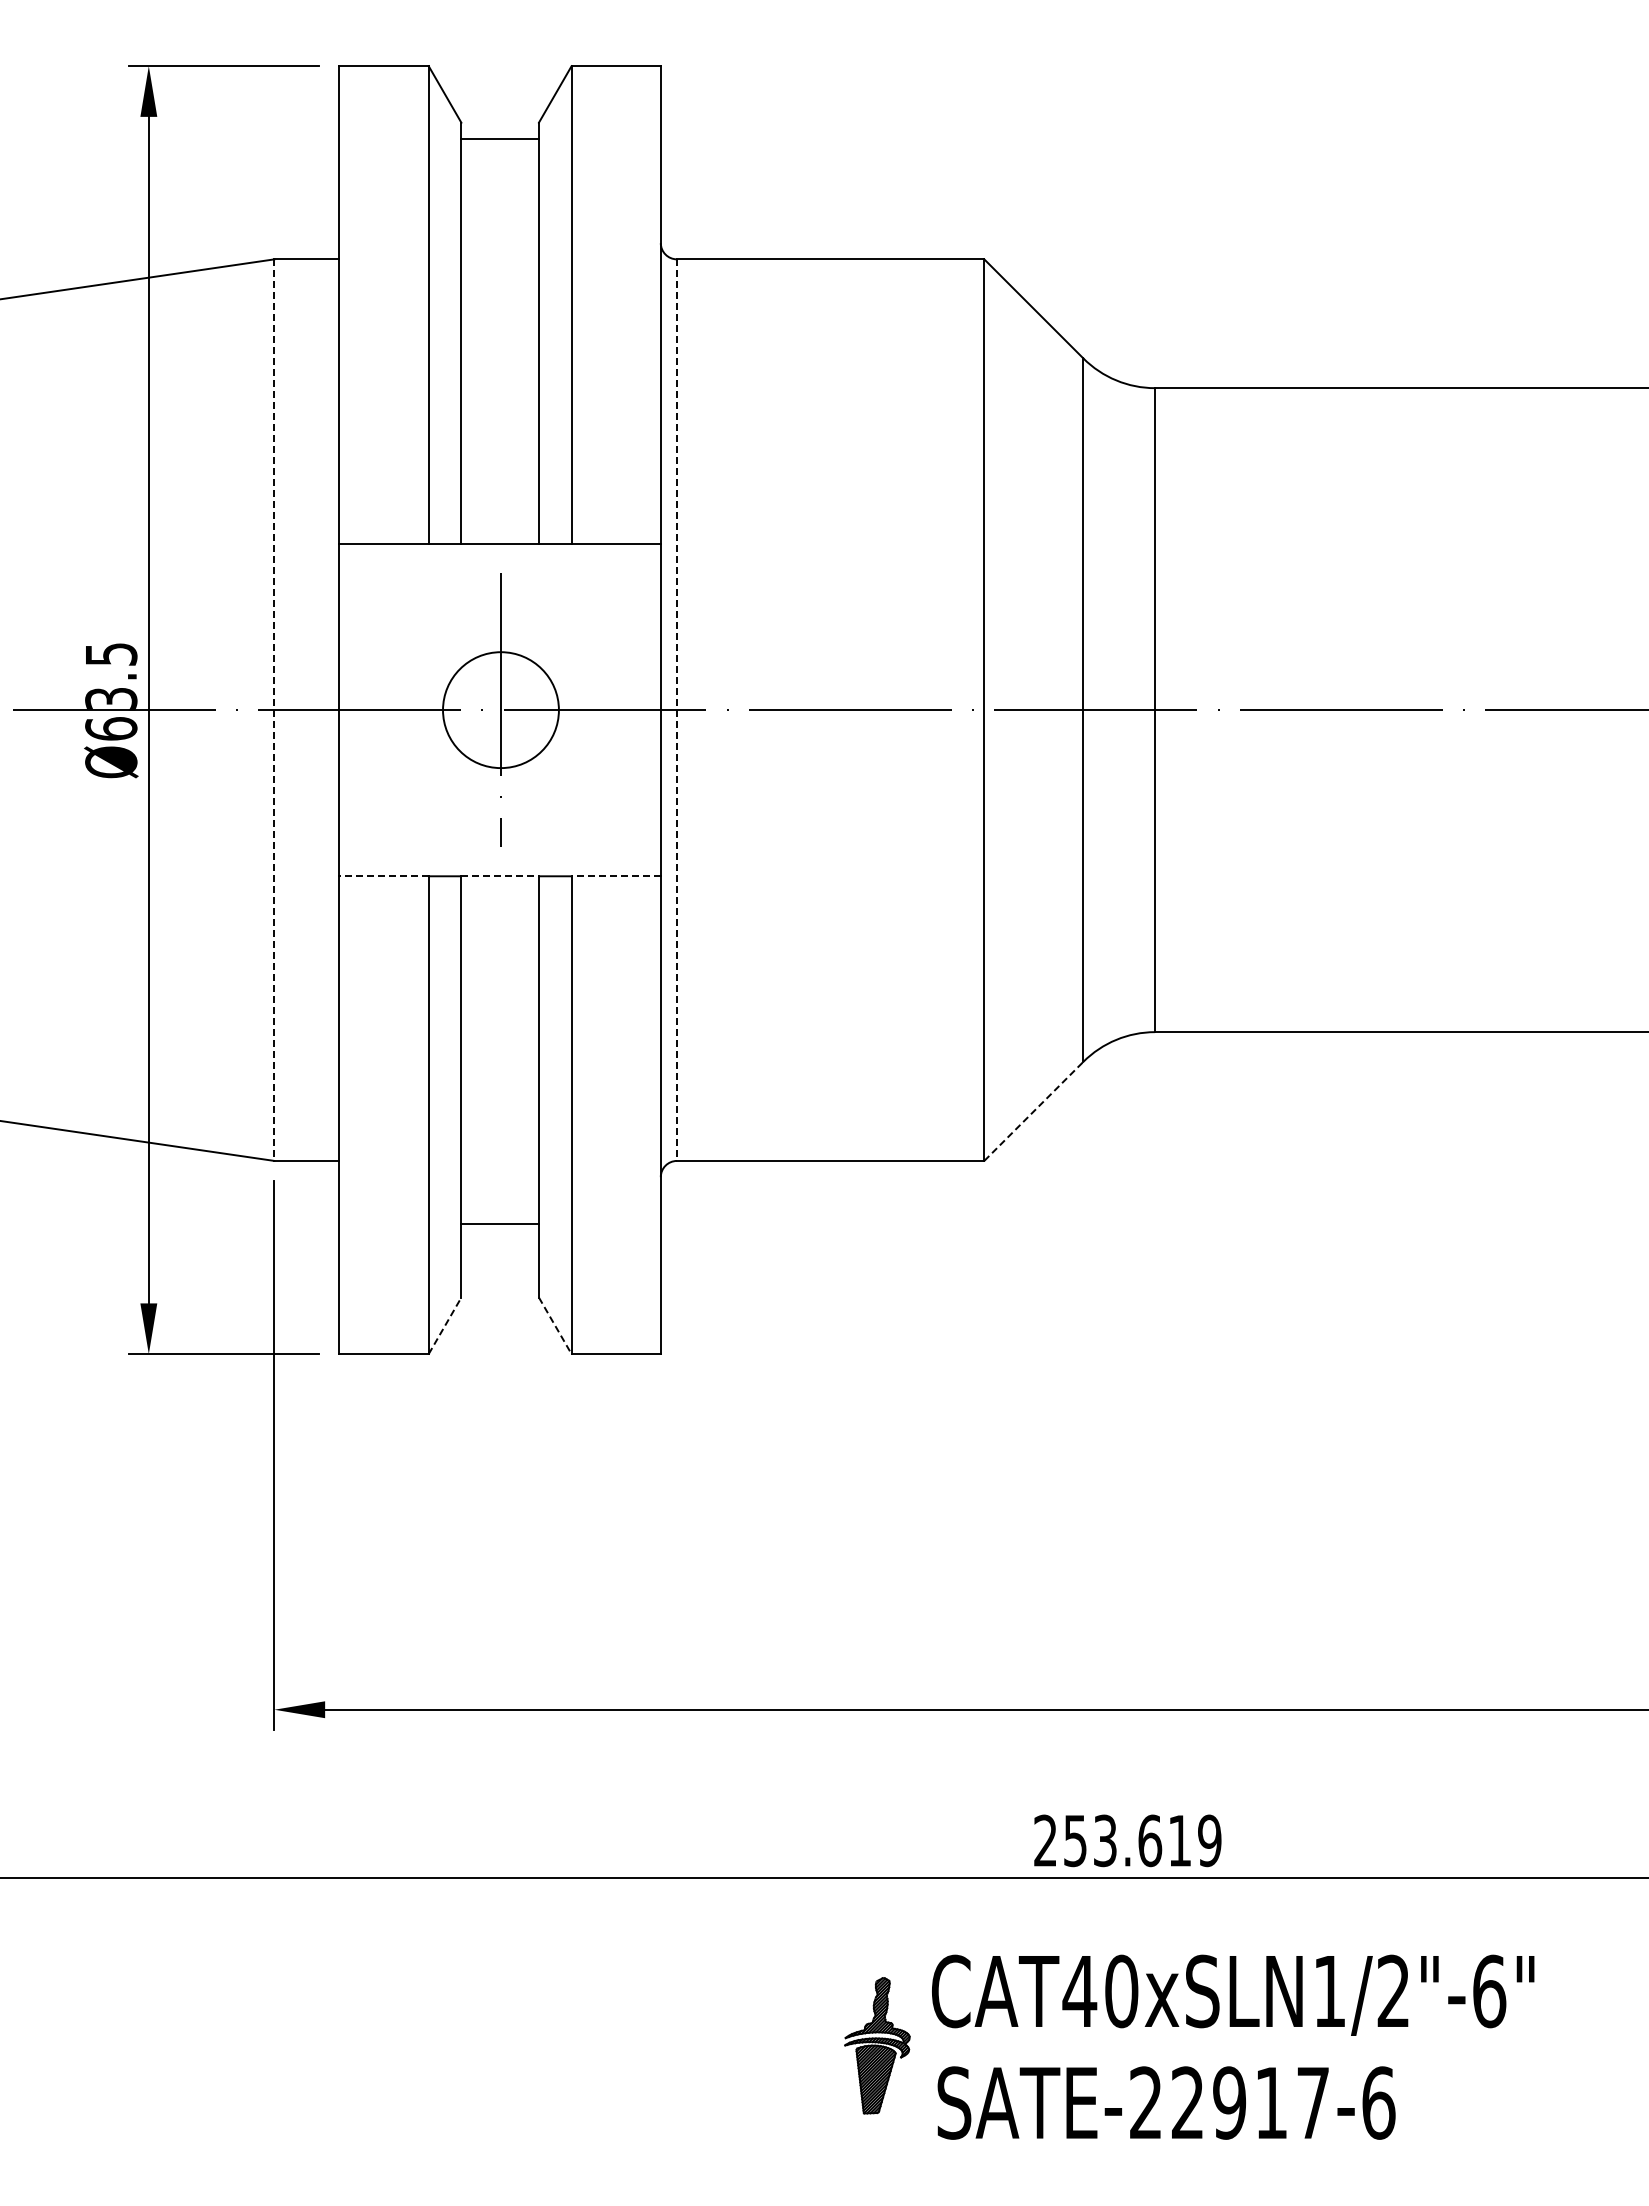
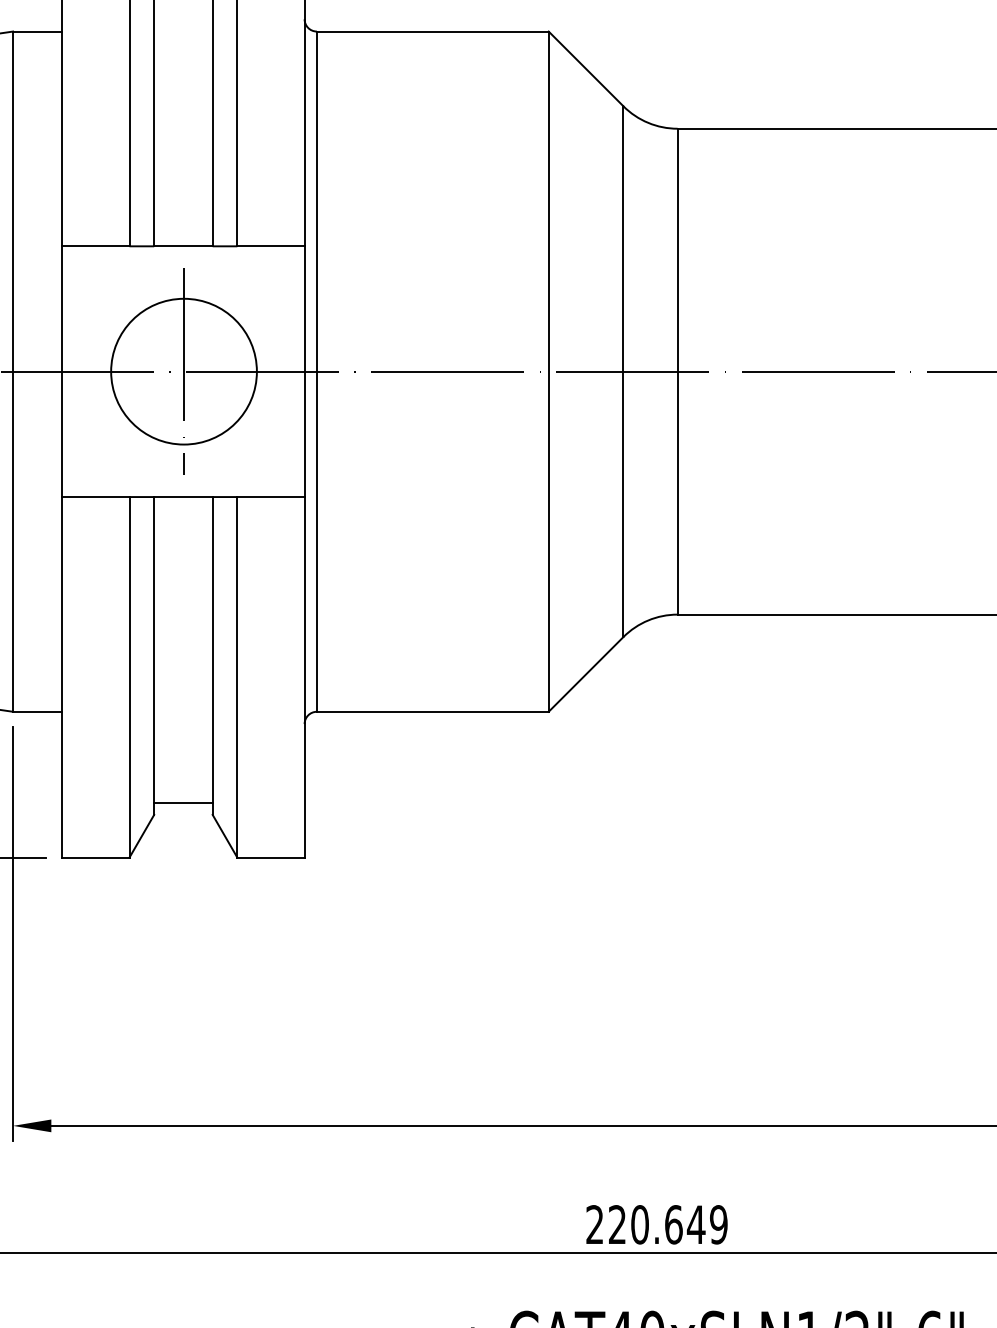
circle: (500, 709) -> (183, 371), size x1.67
line: (274, 710) -> (13, 371), dashed -> solid
line: (677, 710) -> (317, 371), dashed -> solid
line: (383, 876) -> (95, 497), dashed -> solid
line: (500, 876) -> (183, 497), dashed -> solid
line: (616, 876) -> (271, 497), dashed -> solid
line: (1034, 1111) -> (586, 674), dashed -> solid
line: (499, 1223) -> (182, 802), moved
line: (445, 1325) -> (142, 835), dashed -> solid
line: (555, 1325) -> (225, 835), dashed -> solid
text: (1128, 1840) -> (657, 1224), 253.619 -> 220.649

